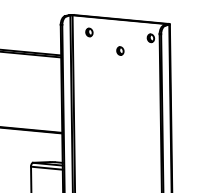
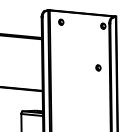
part: (120, 50) -> (98, 67), moved

